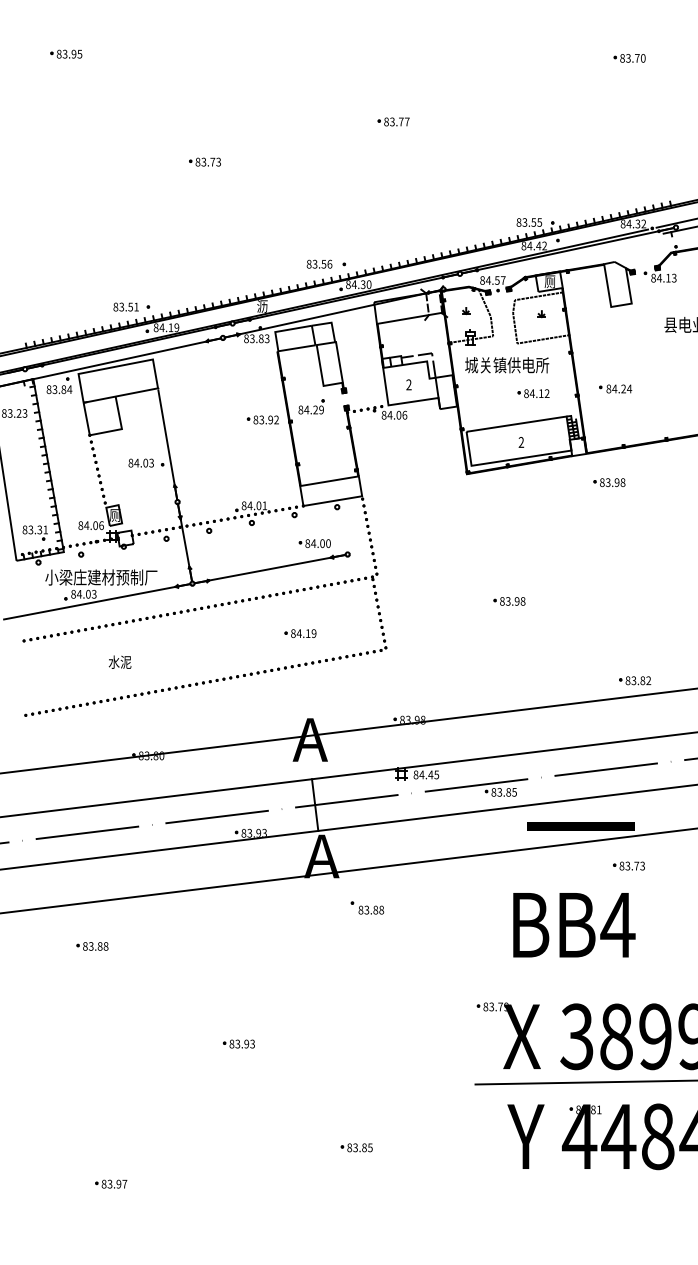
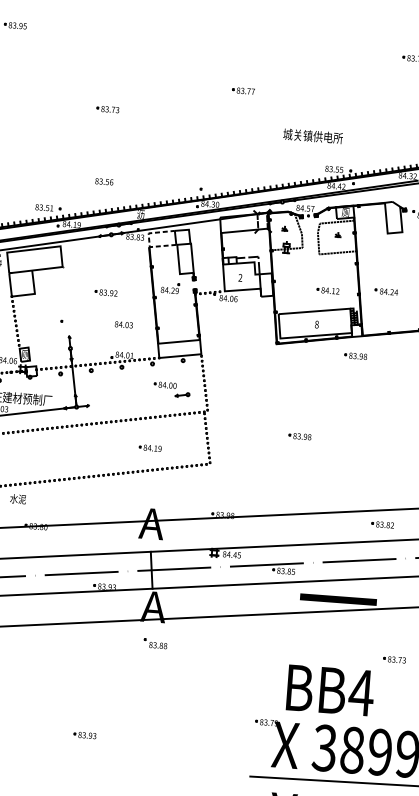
text: (319, 263) -> (104, 181), moved
line: (276, 341) -> (148, 240), solid -> dashed
text: (507, 365) -> (313, 136), moved
part: (262, 419) -> (105, 292), moved
text: (521, 442) -> (317, 324), 2 -> 8
line: (167, 444) -> (66, 307), removed
text: (140, 462) -> (123, 324), moved
part: (609, 482) -> (355, 356), moved
line: (269, 568) -> (131, 400), removed
text: (119, 661) -> (17, 498), moved
part: (635, 680) -> (383, 524), moved
part: (628, 865) -> (394, 659), moved
part: (367, 907) -> (155, 643), moved
text: (574, 925) -> (330, 690), moved

